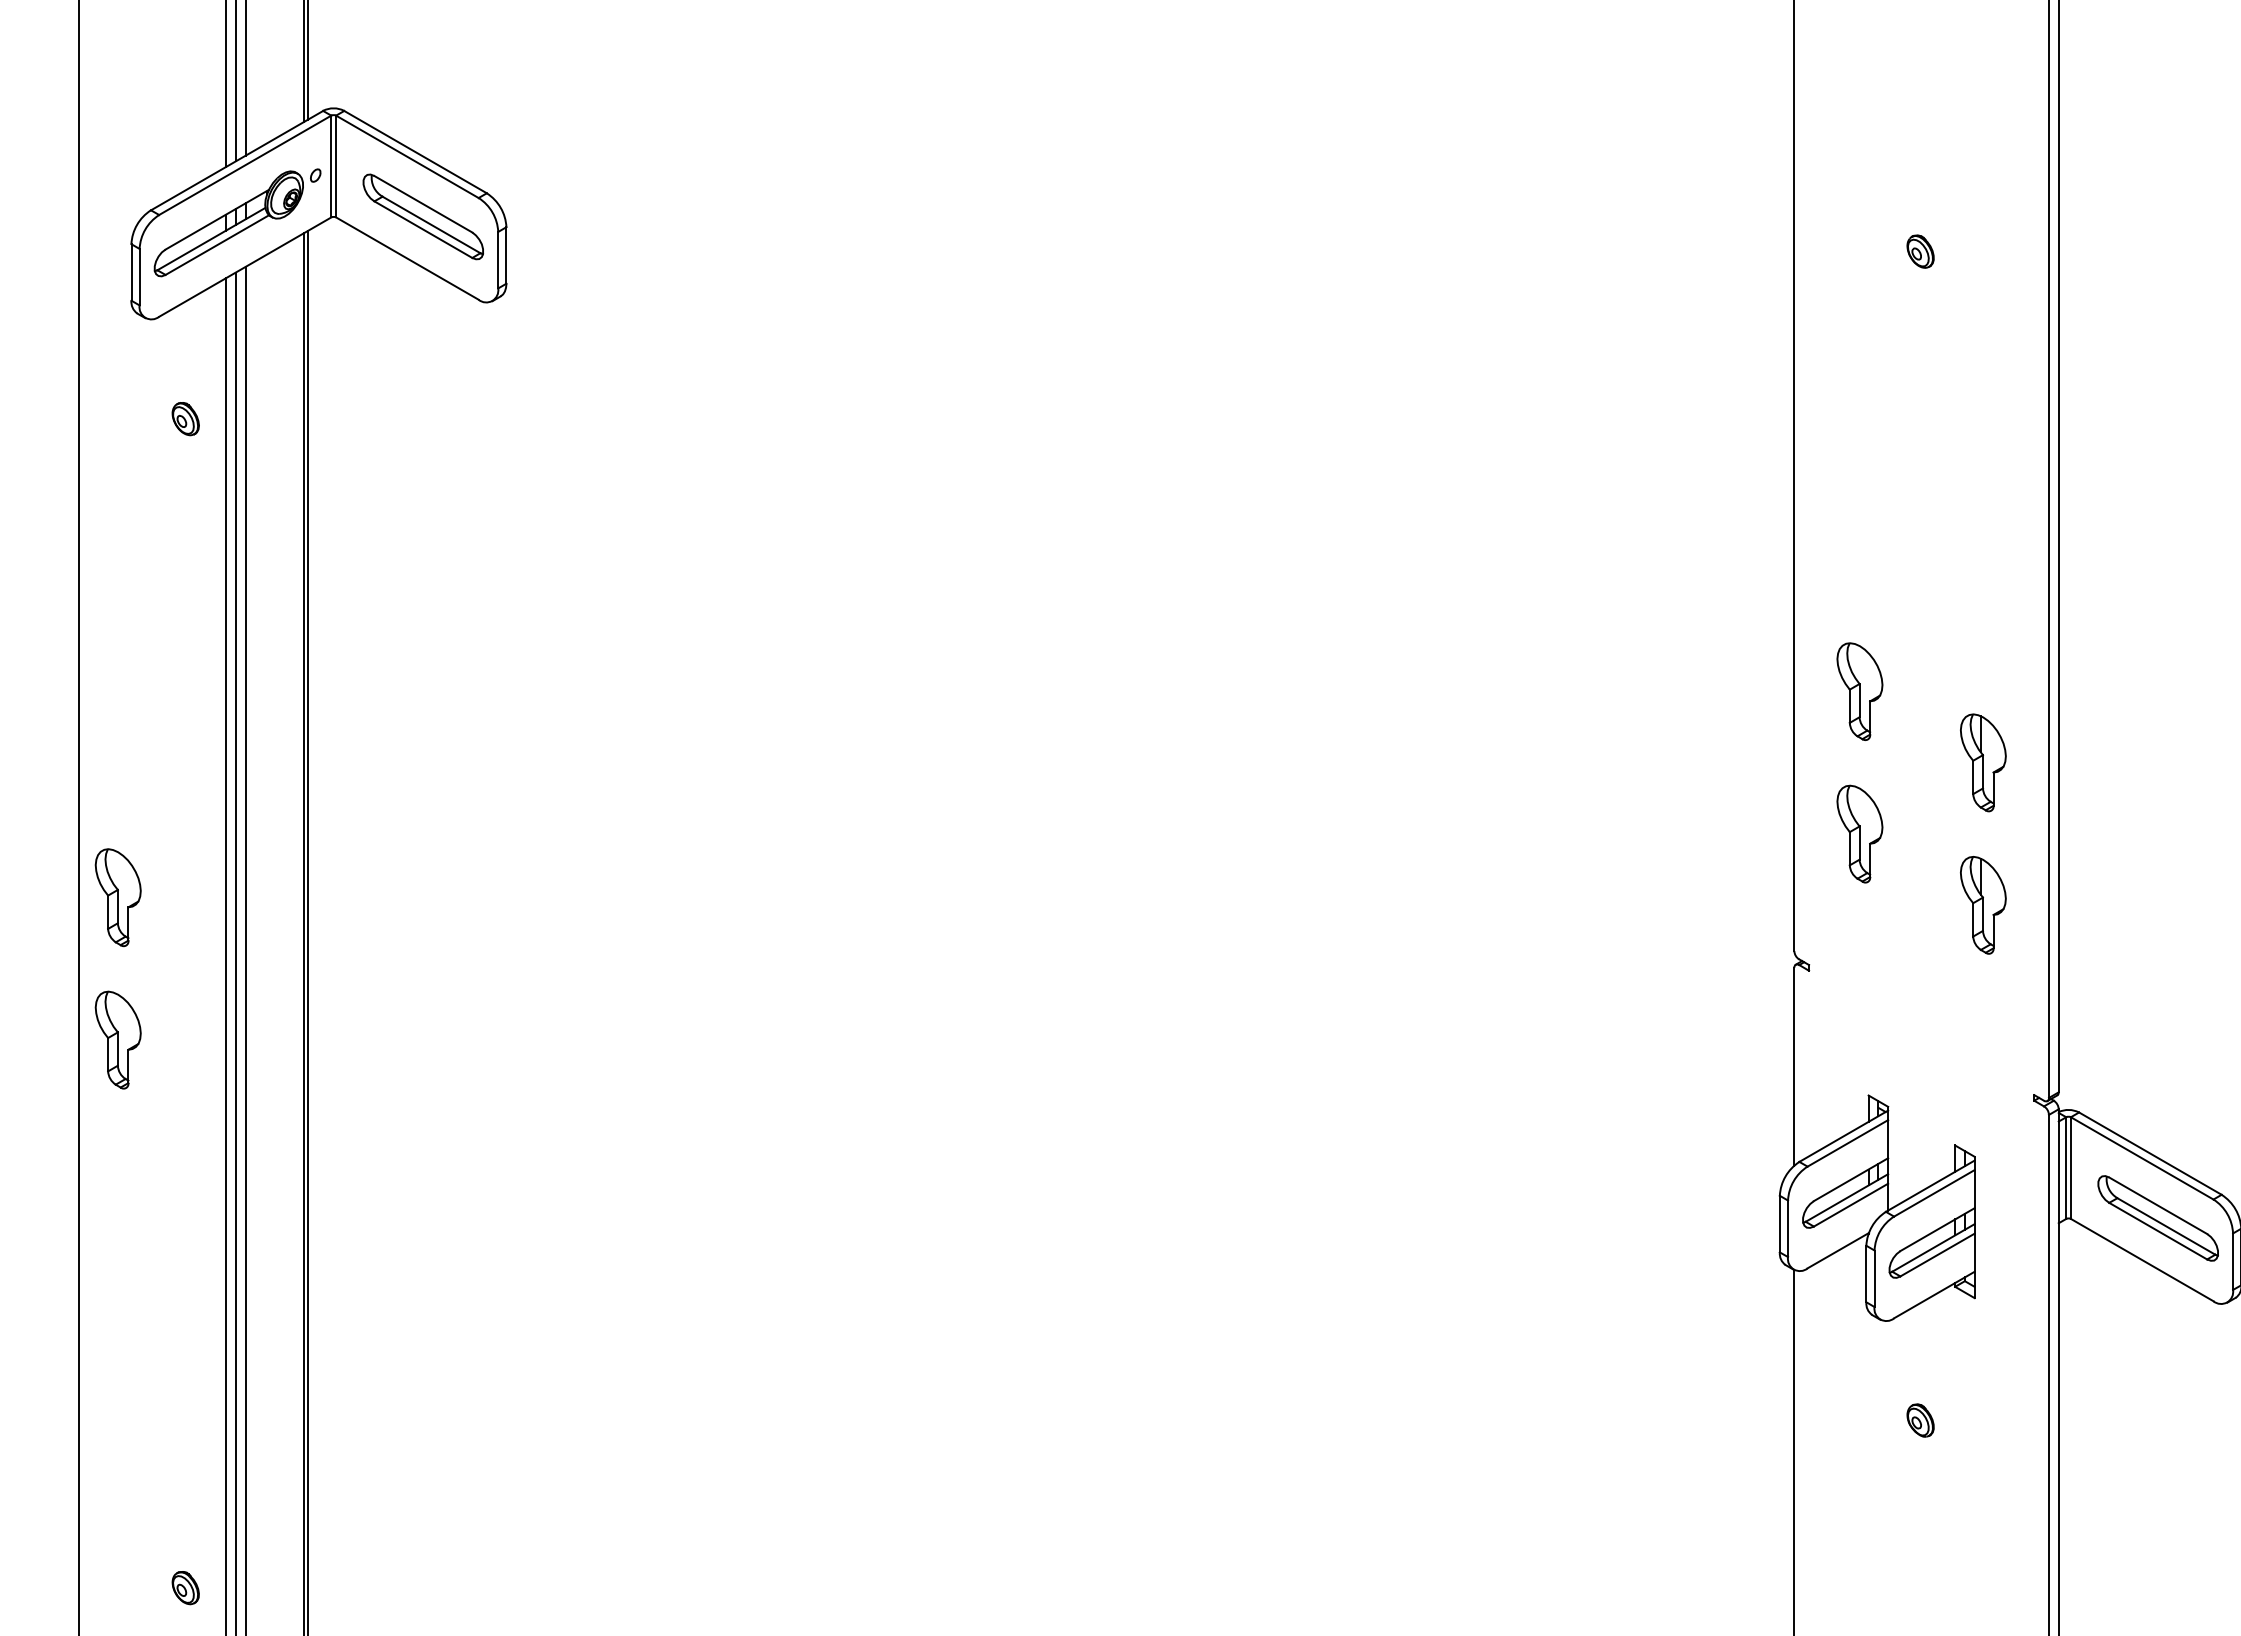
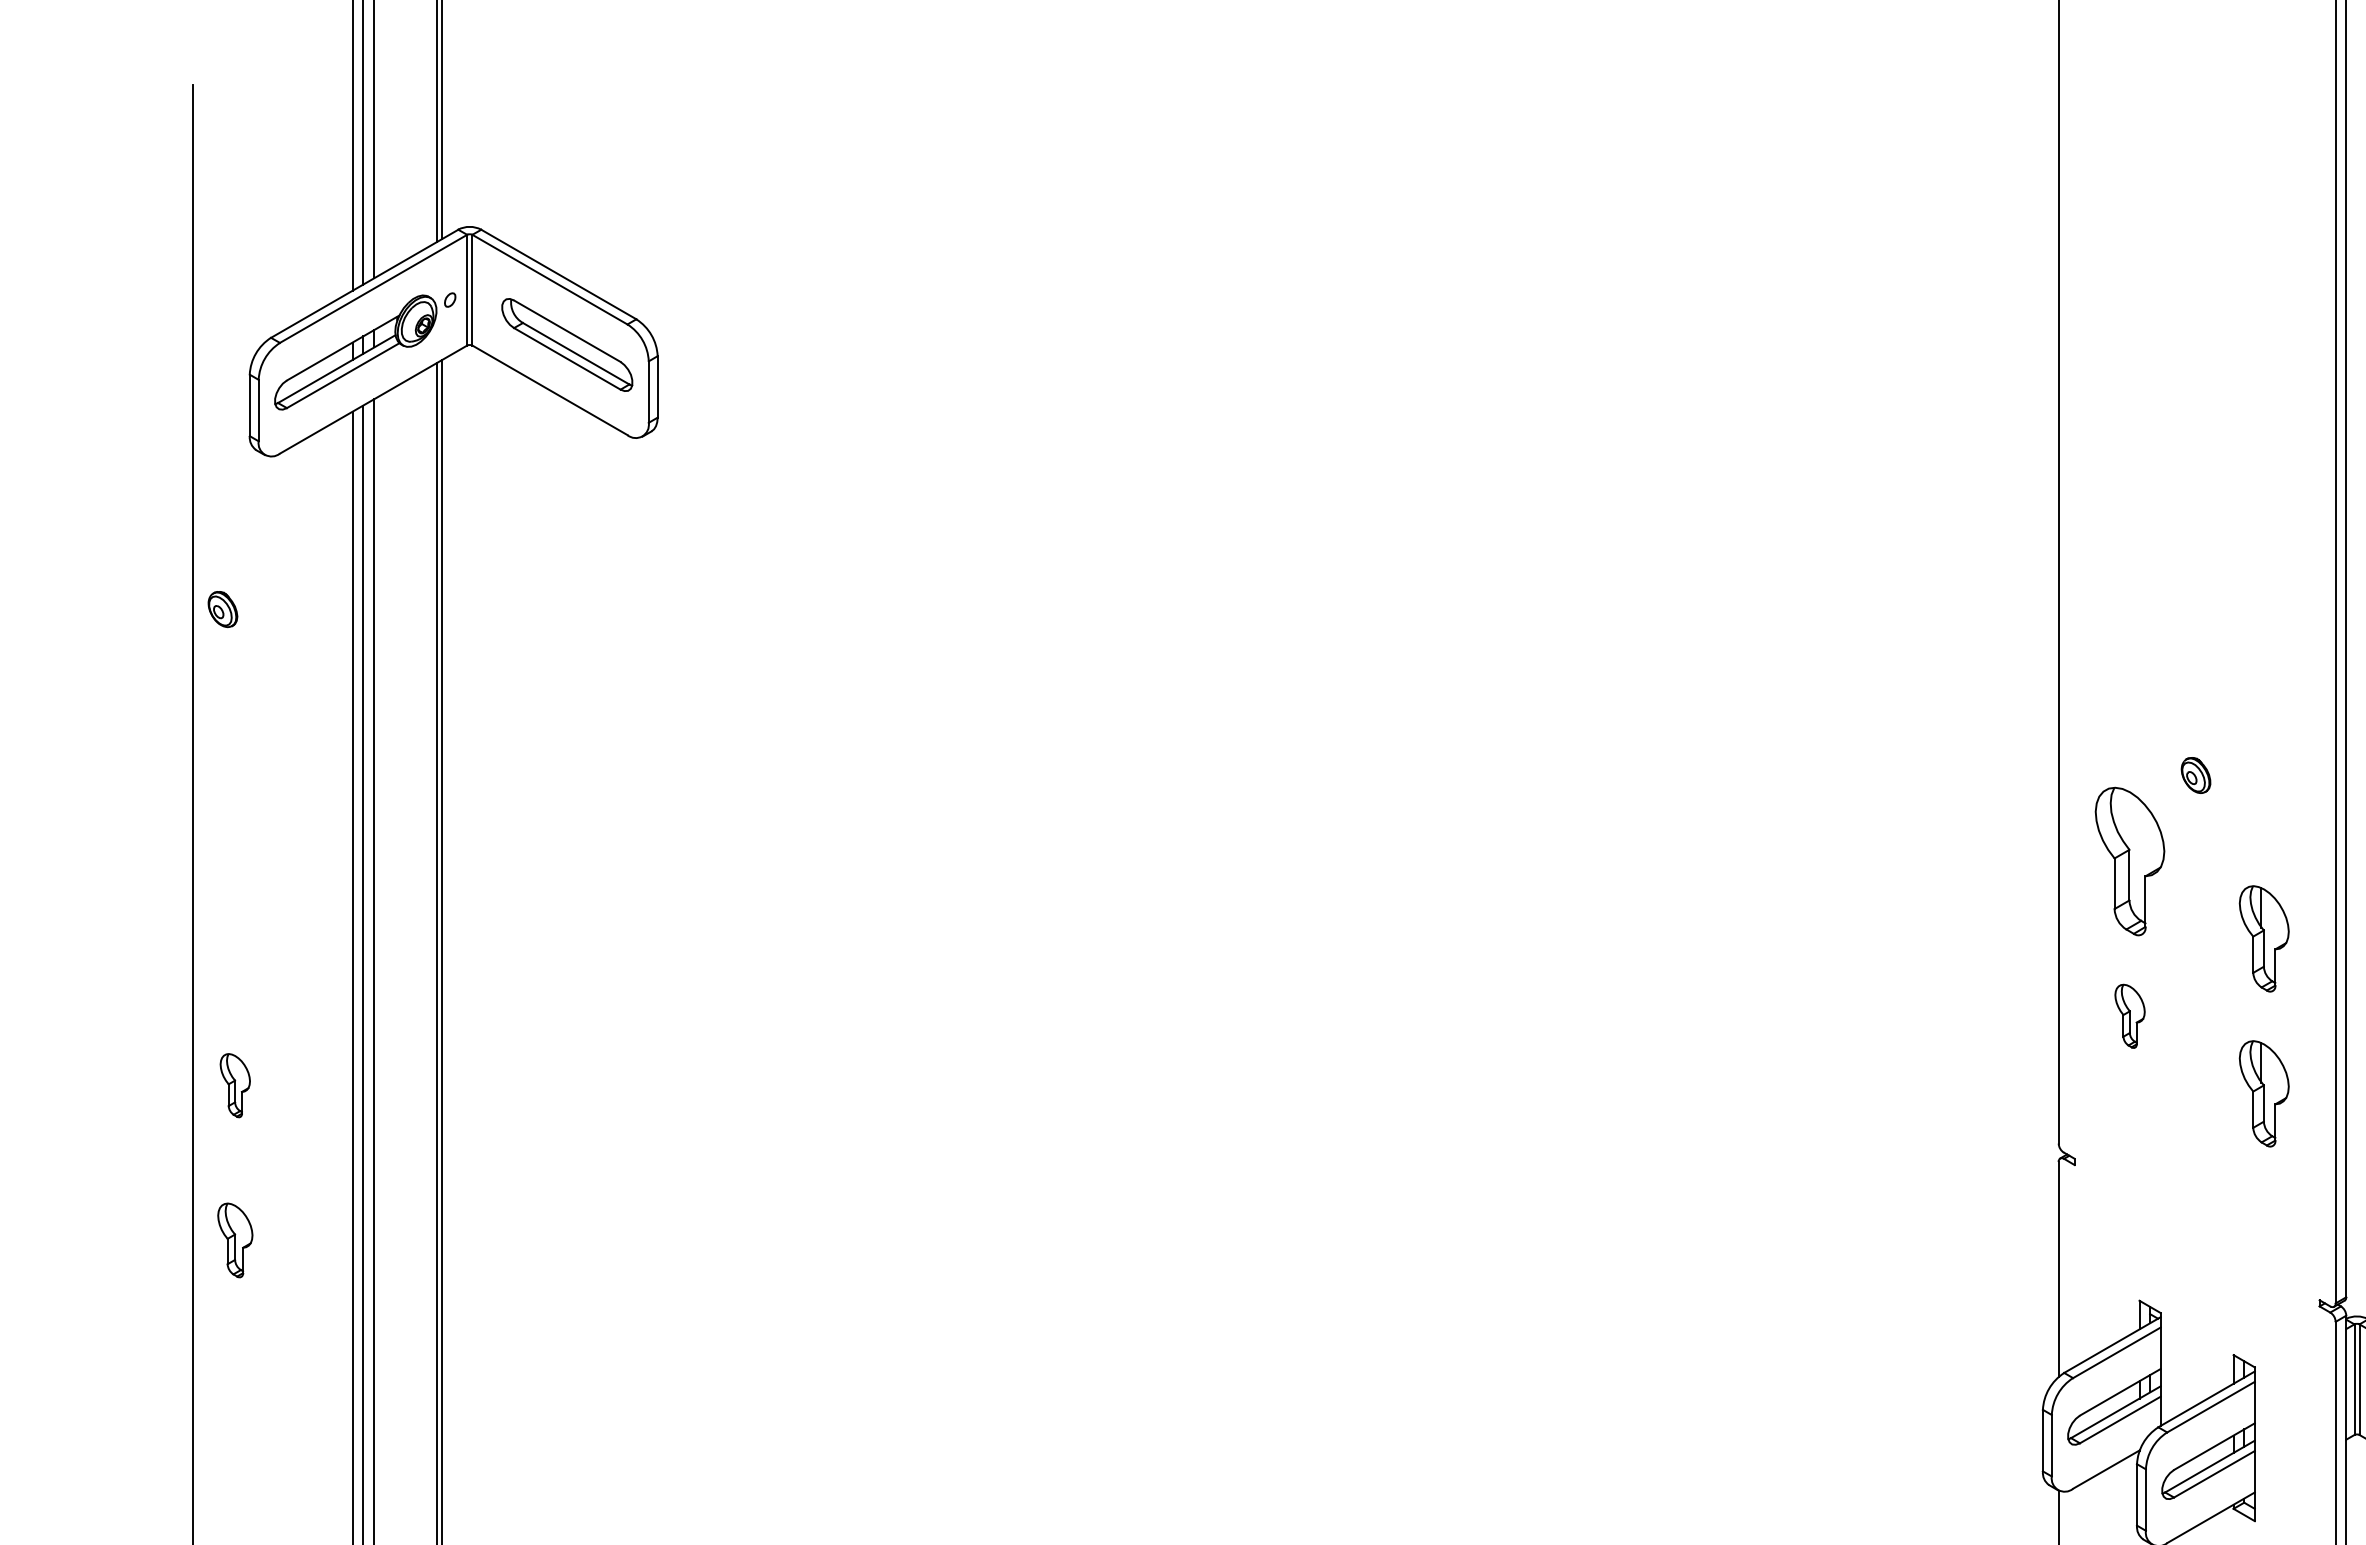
part: (1920, 251) -> (2195, 775), moved
part: (185, 419) -> (222, 609), moved
part: (1859, 691) -> (2129, 861), size x1.4
part: (1859, 833) -> (2129, 1015), size x0.6
part: (117, 897) -> (234, 1085), size x0.6
part: (117, 1039) -> (234, 1239), size x0.7

